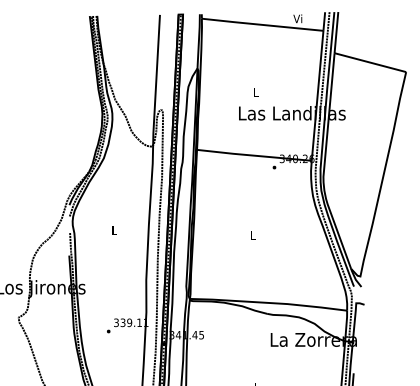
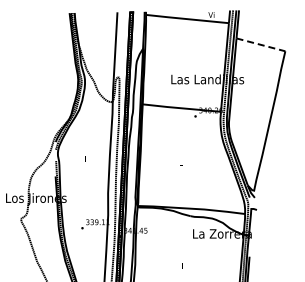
line: (371, 62) -> (261, 44), solid -> dashed

